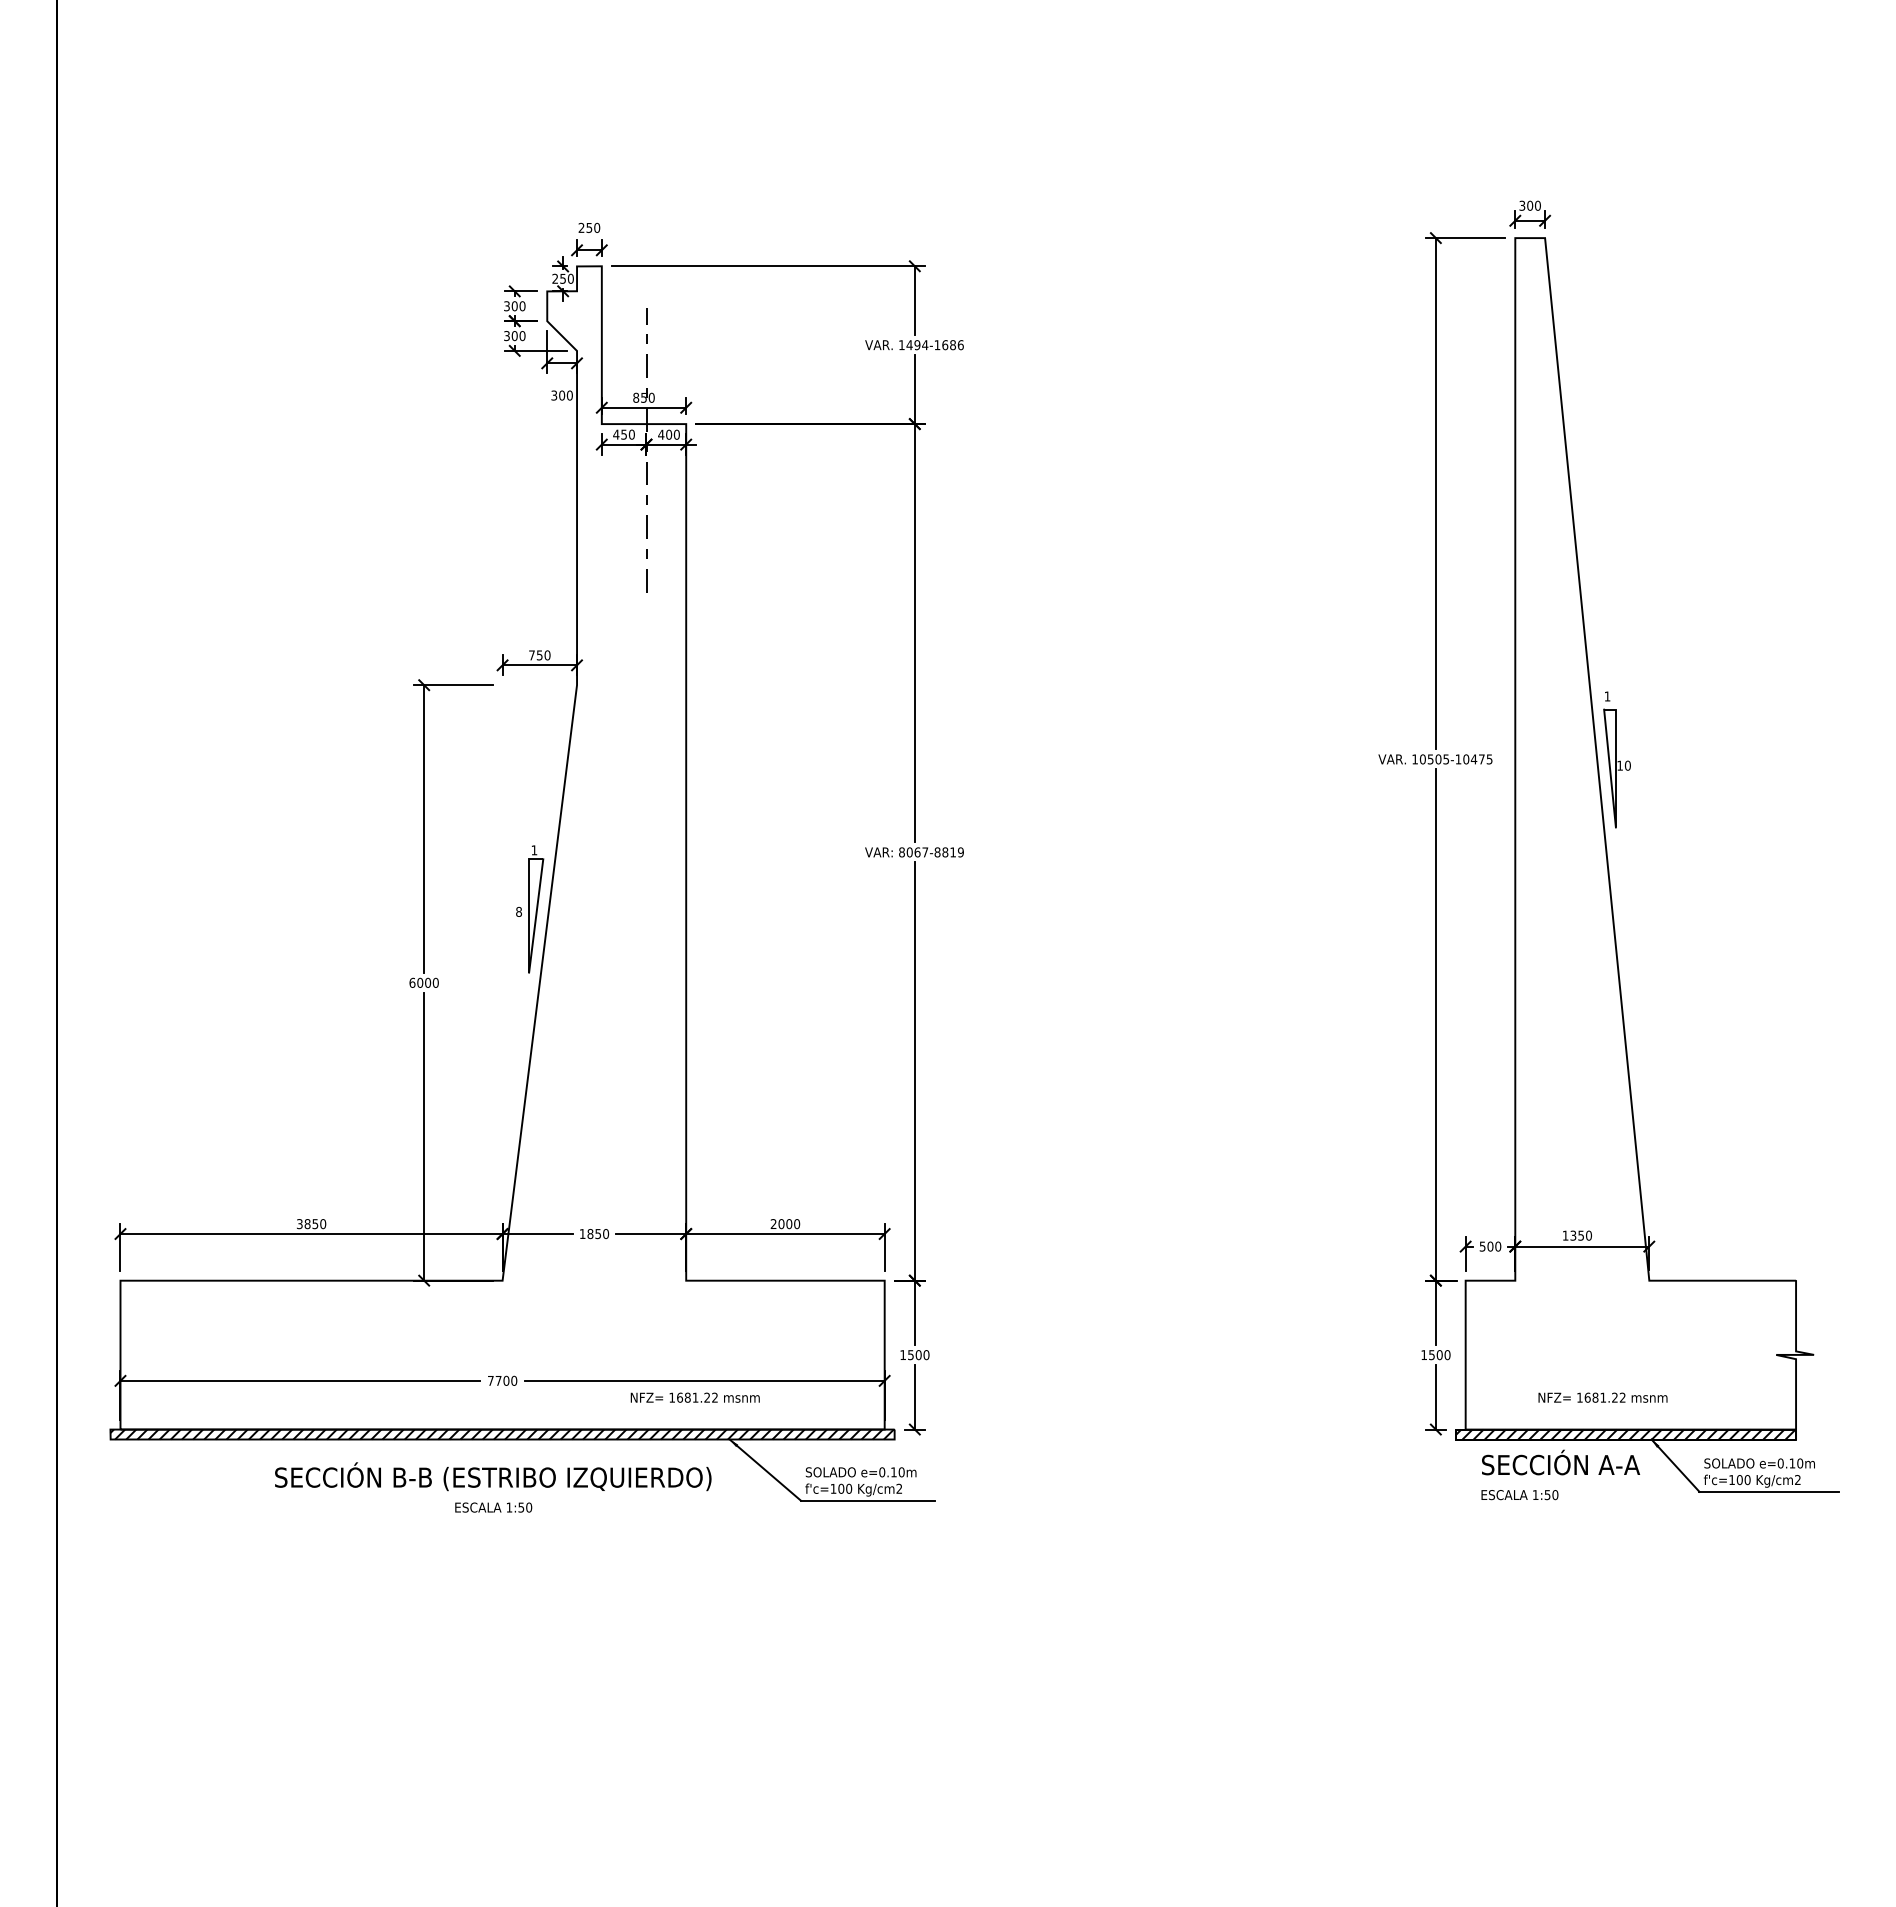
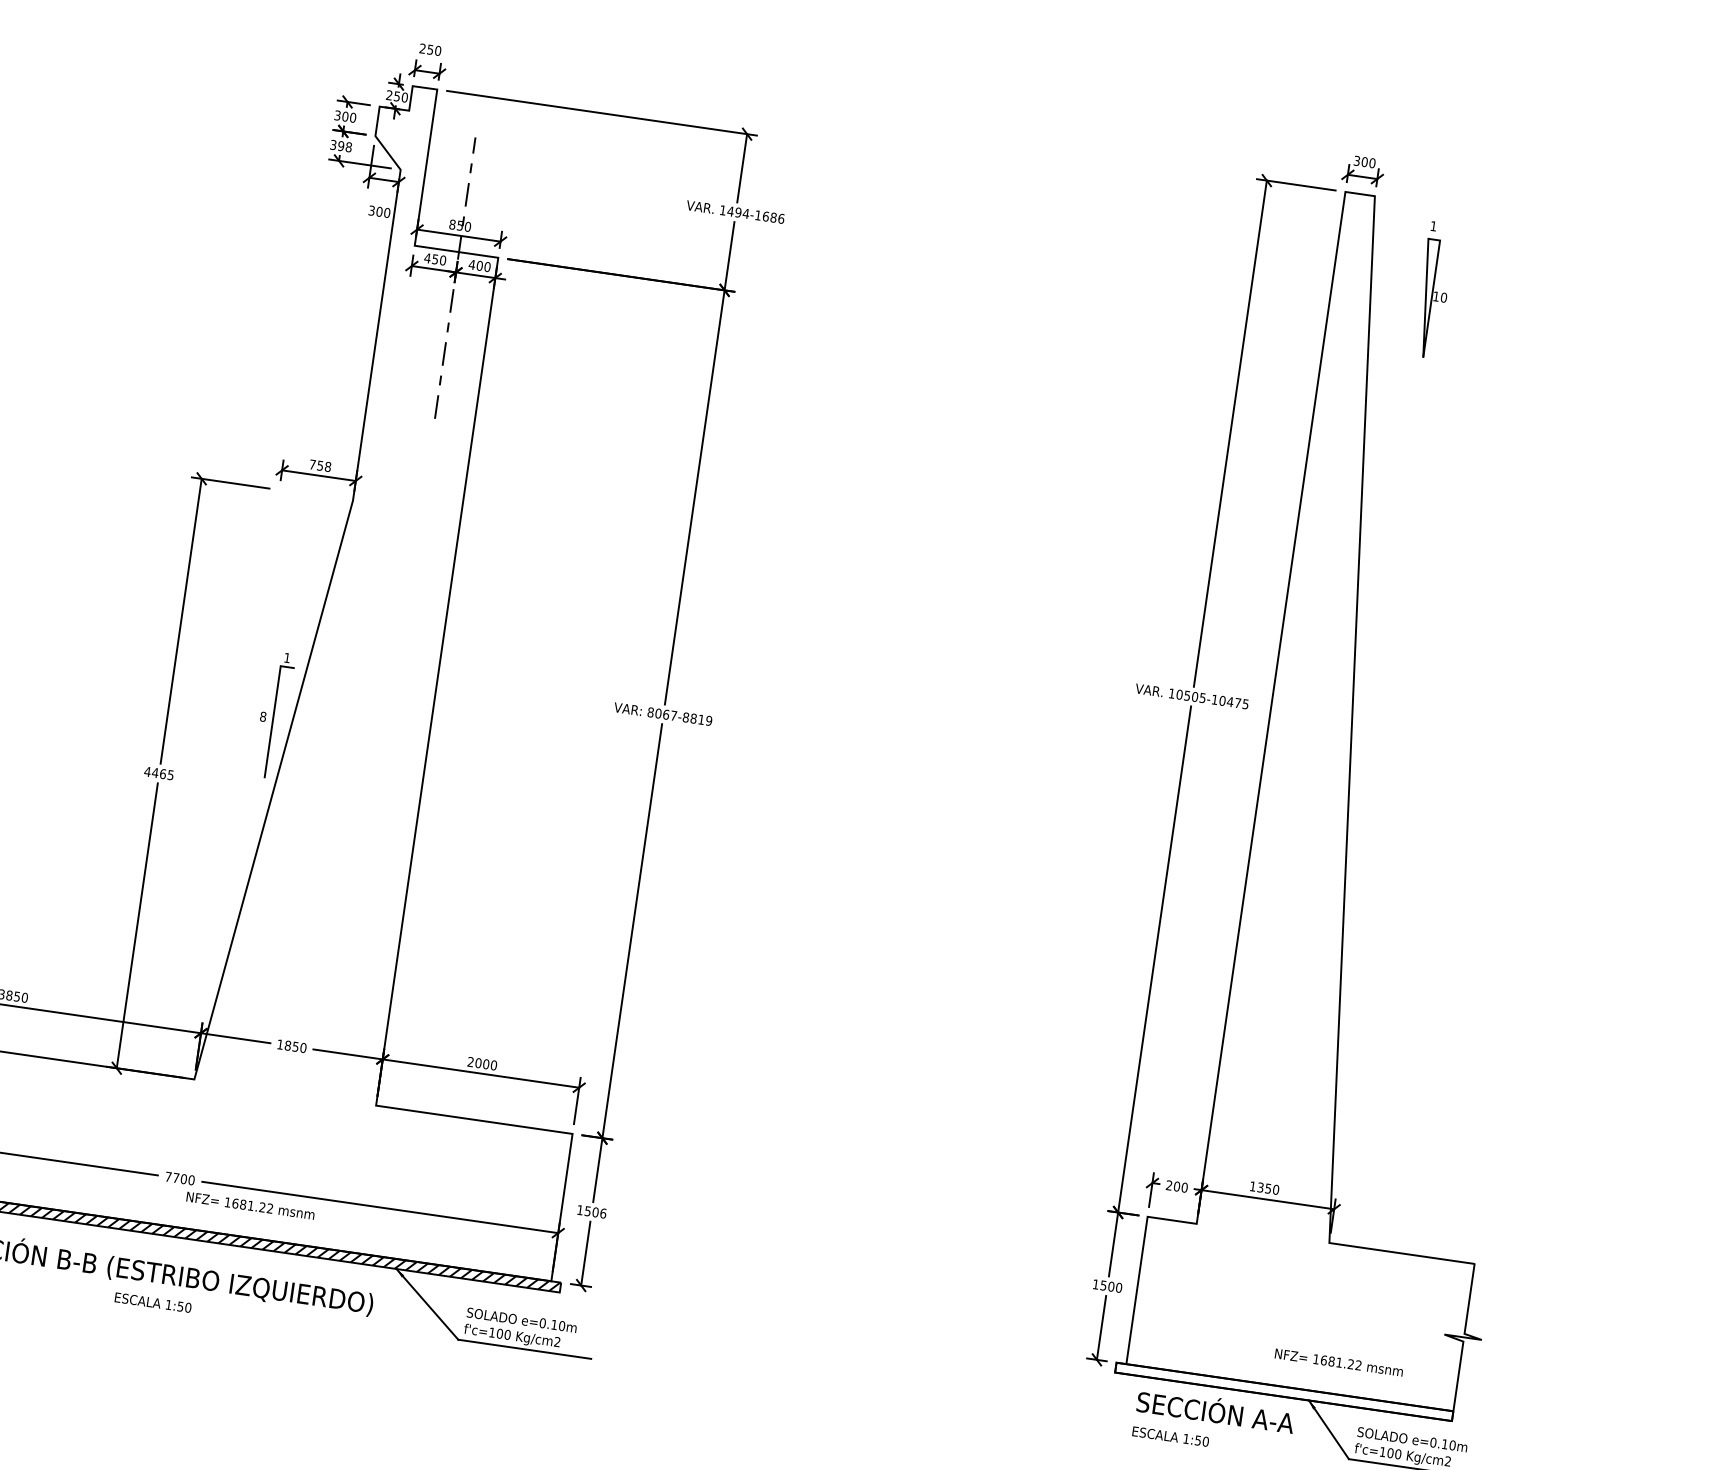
text: (518, 336) -> (344, 147), 300 -> 398
text: (547, 655) -> (328, 467), 750 -> 758
part: (1616, 759) -> (1433, 289), moved
line: (536, 915) -> (280, 722), removed
text: (423, 982) -> (158, 773), 6000 -> 4465
text: (1482, 1246) -> (1169, 1185), 500 -> 200
text: (926, 1354) -> (603, 1212), 1500 -> 1506
text: (694, 1397) -> (249, 1205), moved
text: (1602, 1397) -> (1338, 1362), moved
hatch: (1625, 1434) -> (1283, 1391), removed

